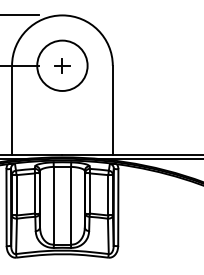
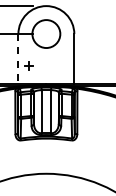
part: (60, 64) -> (28, 65), moved
line: (12, 109) -> (18, 58), solid -> dashed

